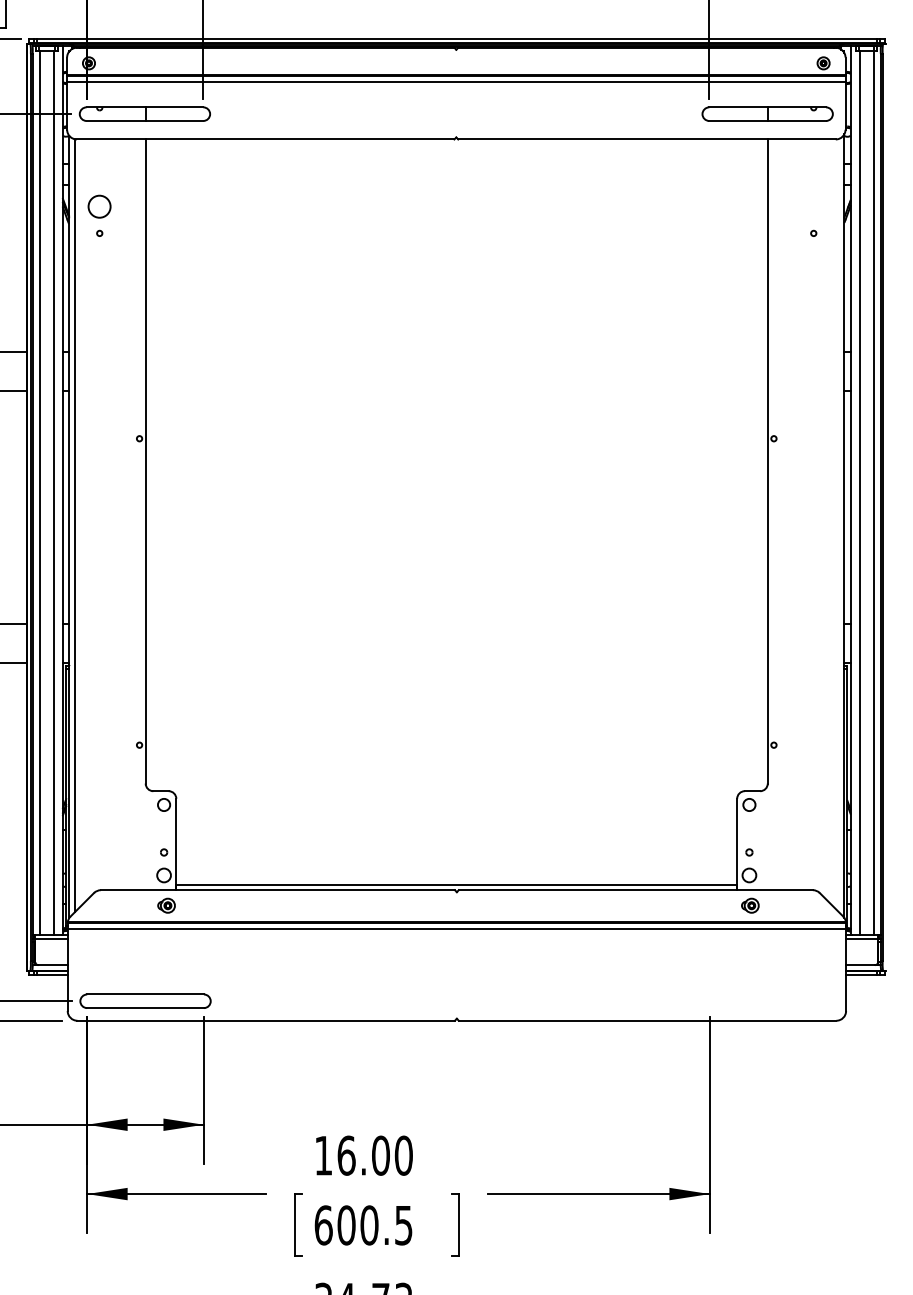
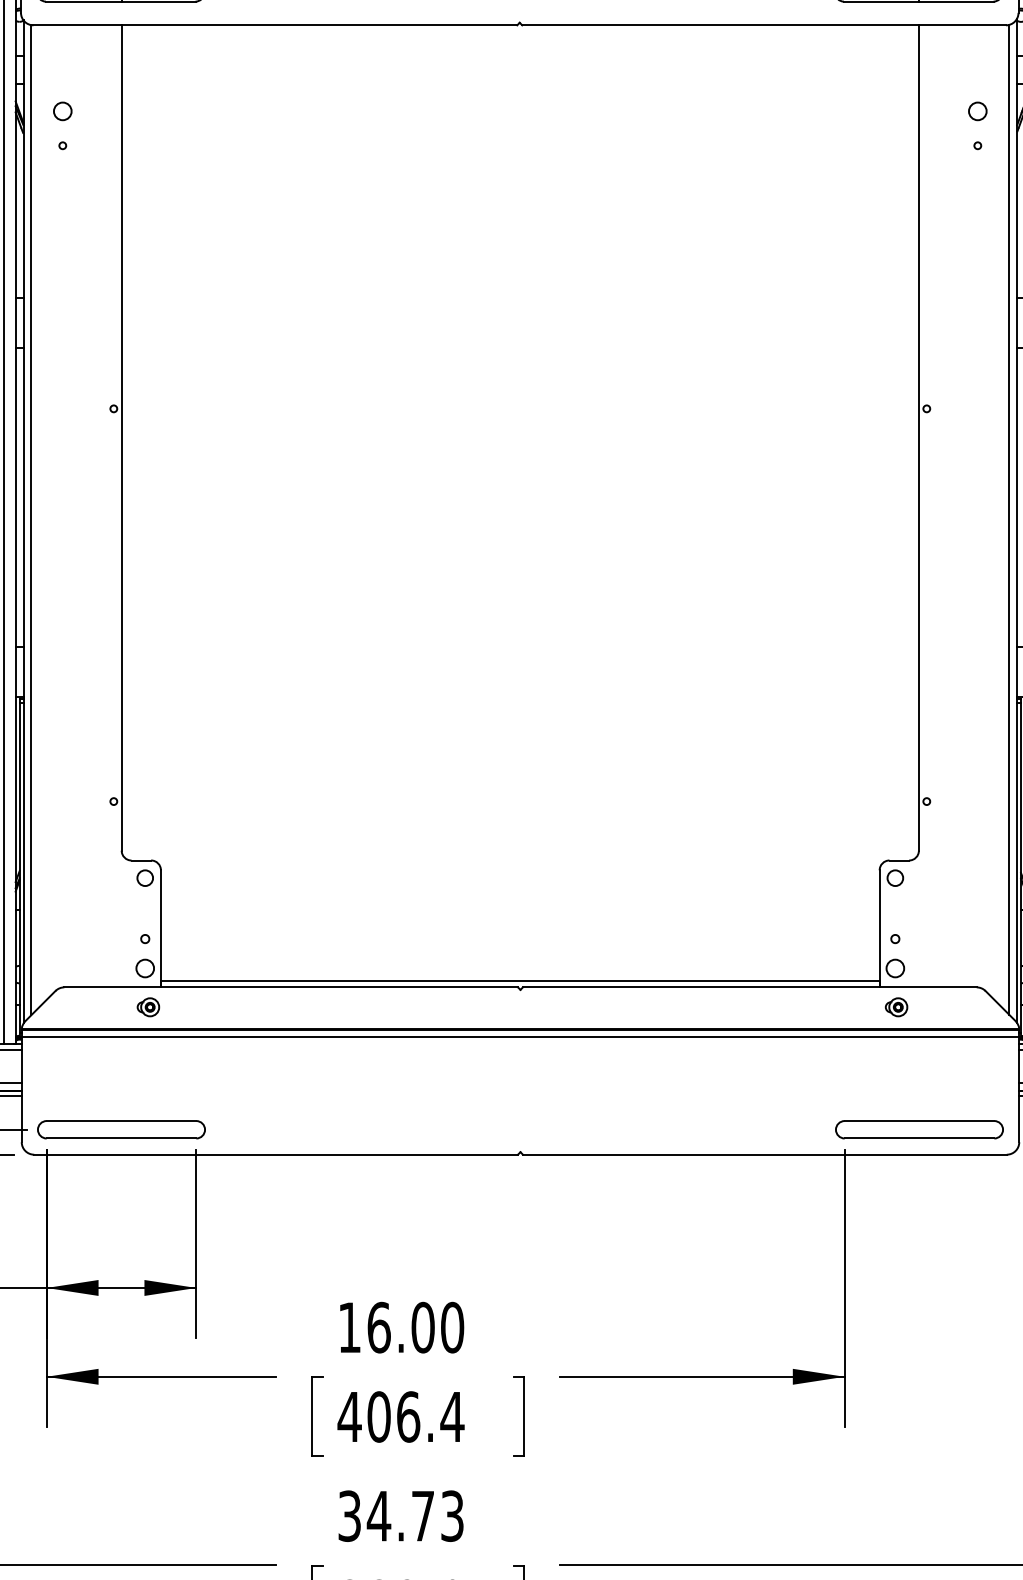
circle: (99, 206) -> (62, 111), size x0.62
circle: (813, 206) -> (977, 111), added
line: (838, 525) -> (1009, 520), added
part: (768, 1000) -> (919, 1128), added
text: (363, 1225) -> (400, 1417), 600.5 -> 406.4

